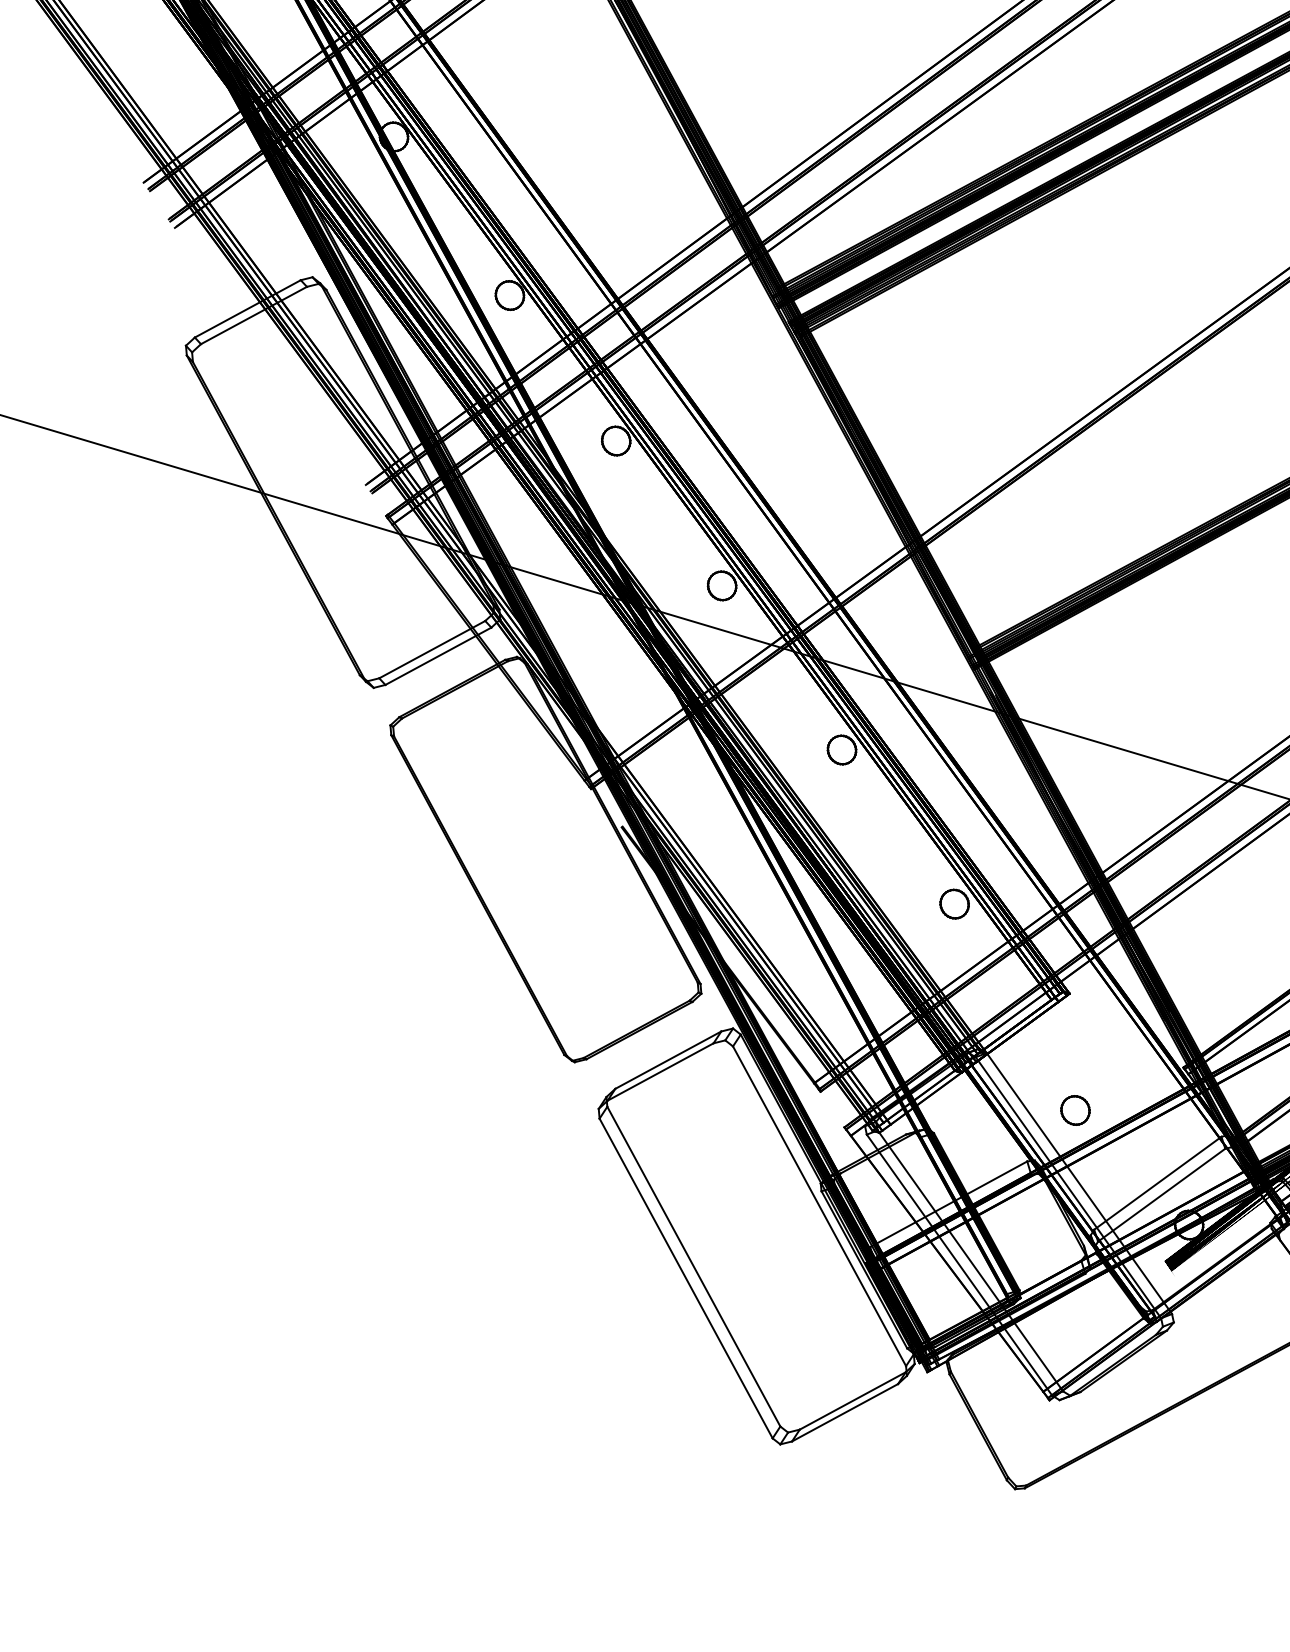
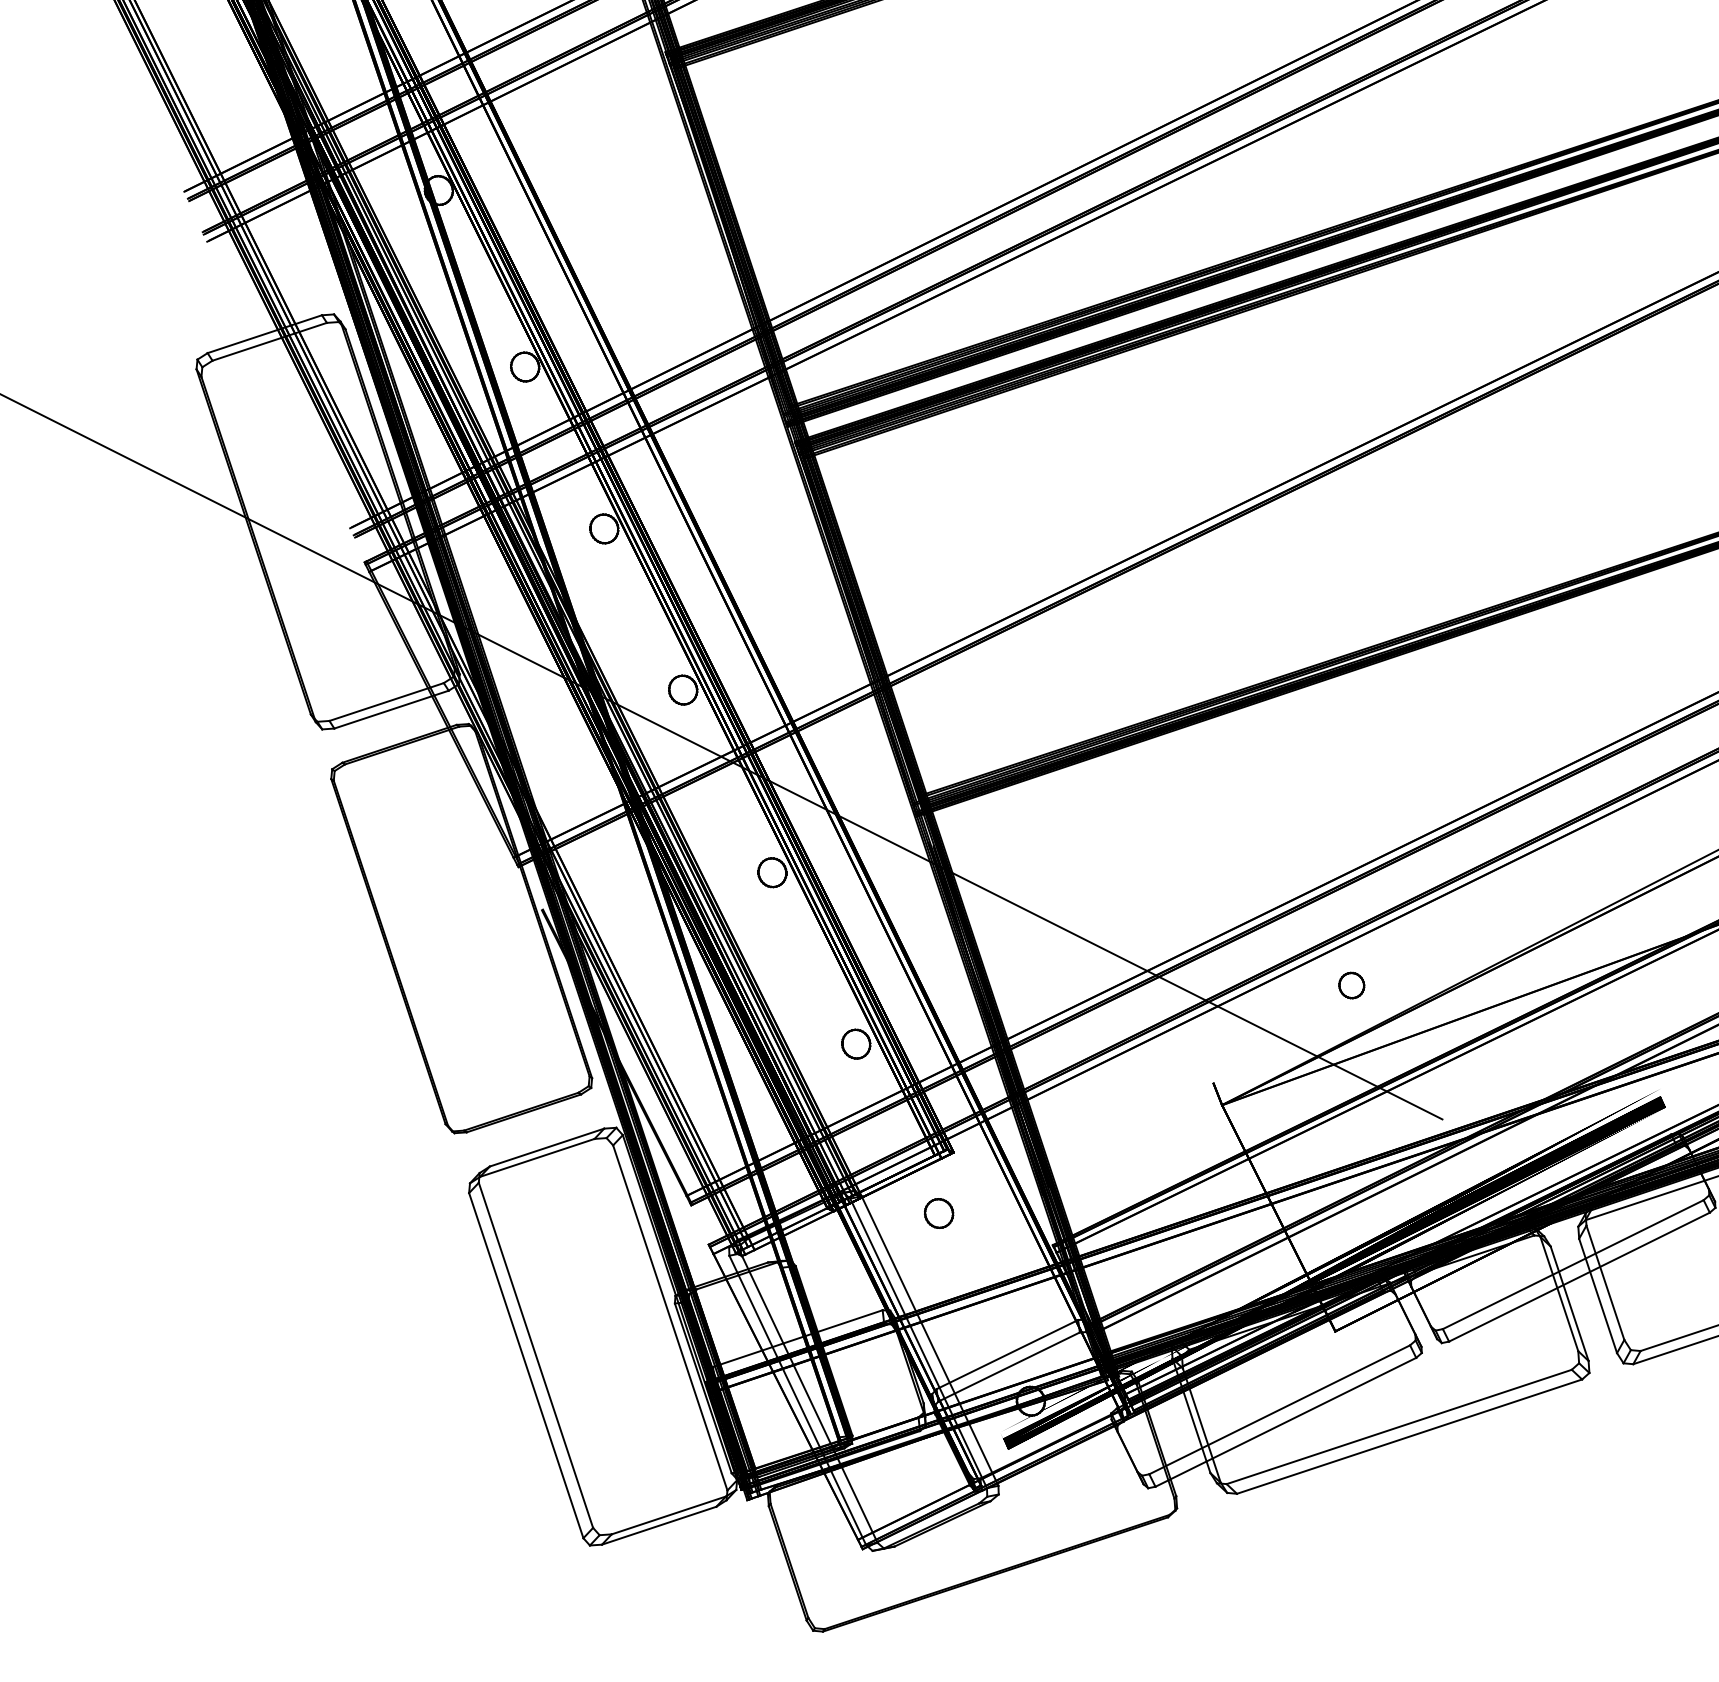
part: (1075, 1110) -> (939, 1213), moved

